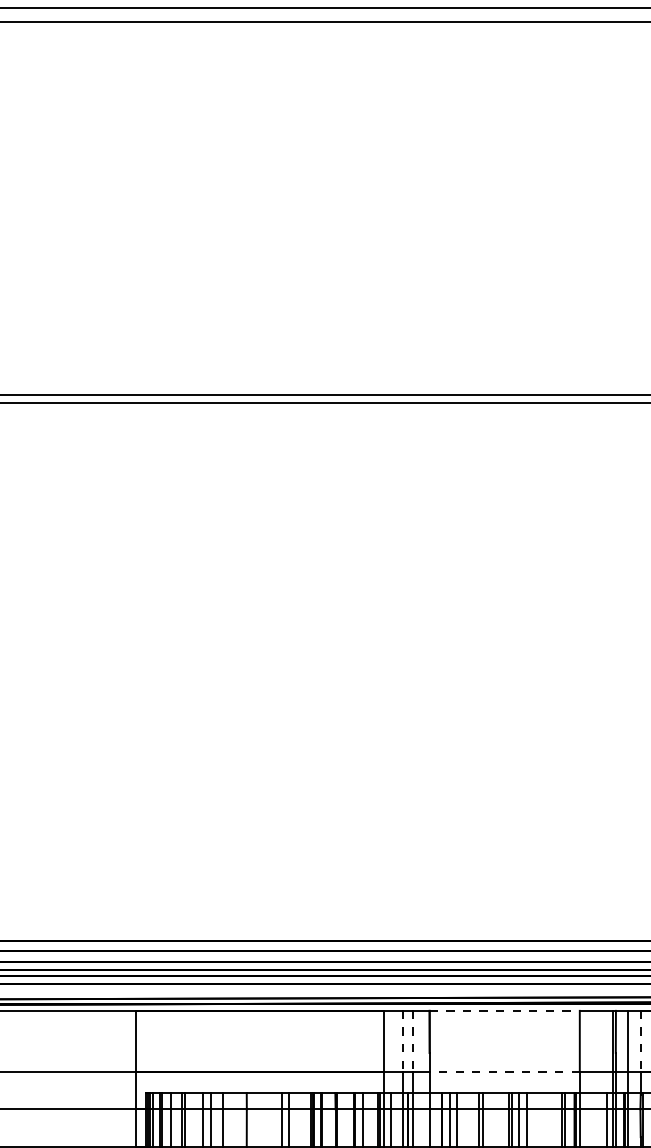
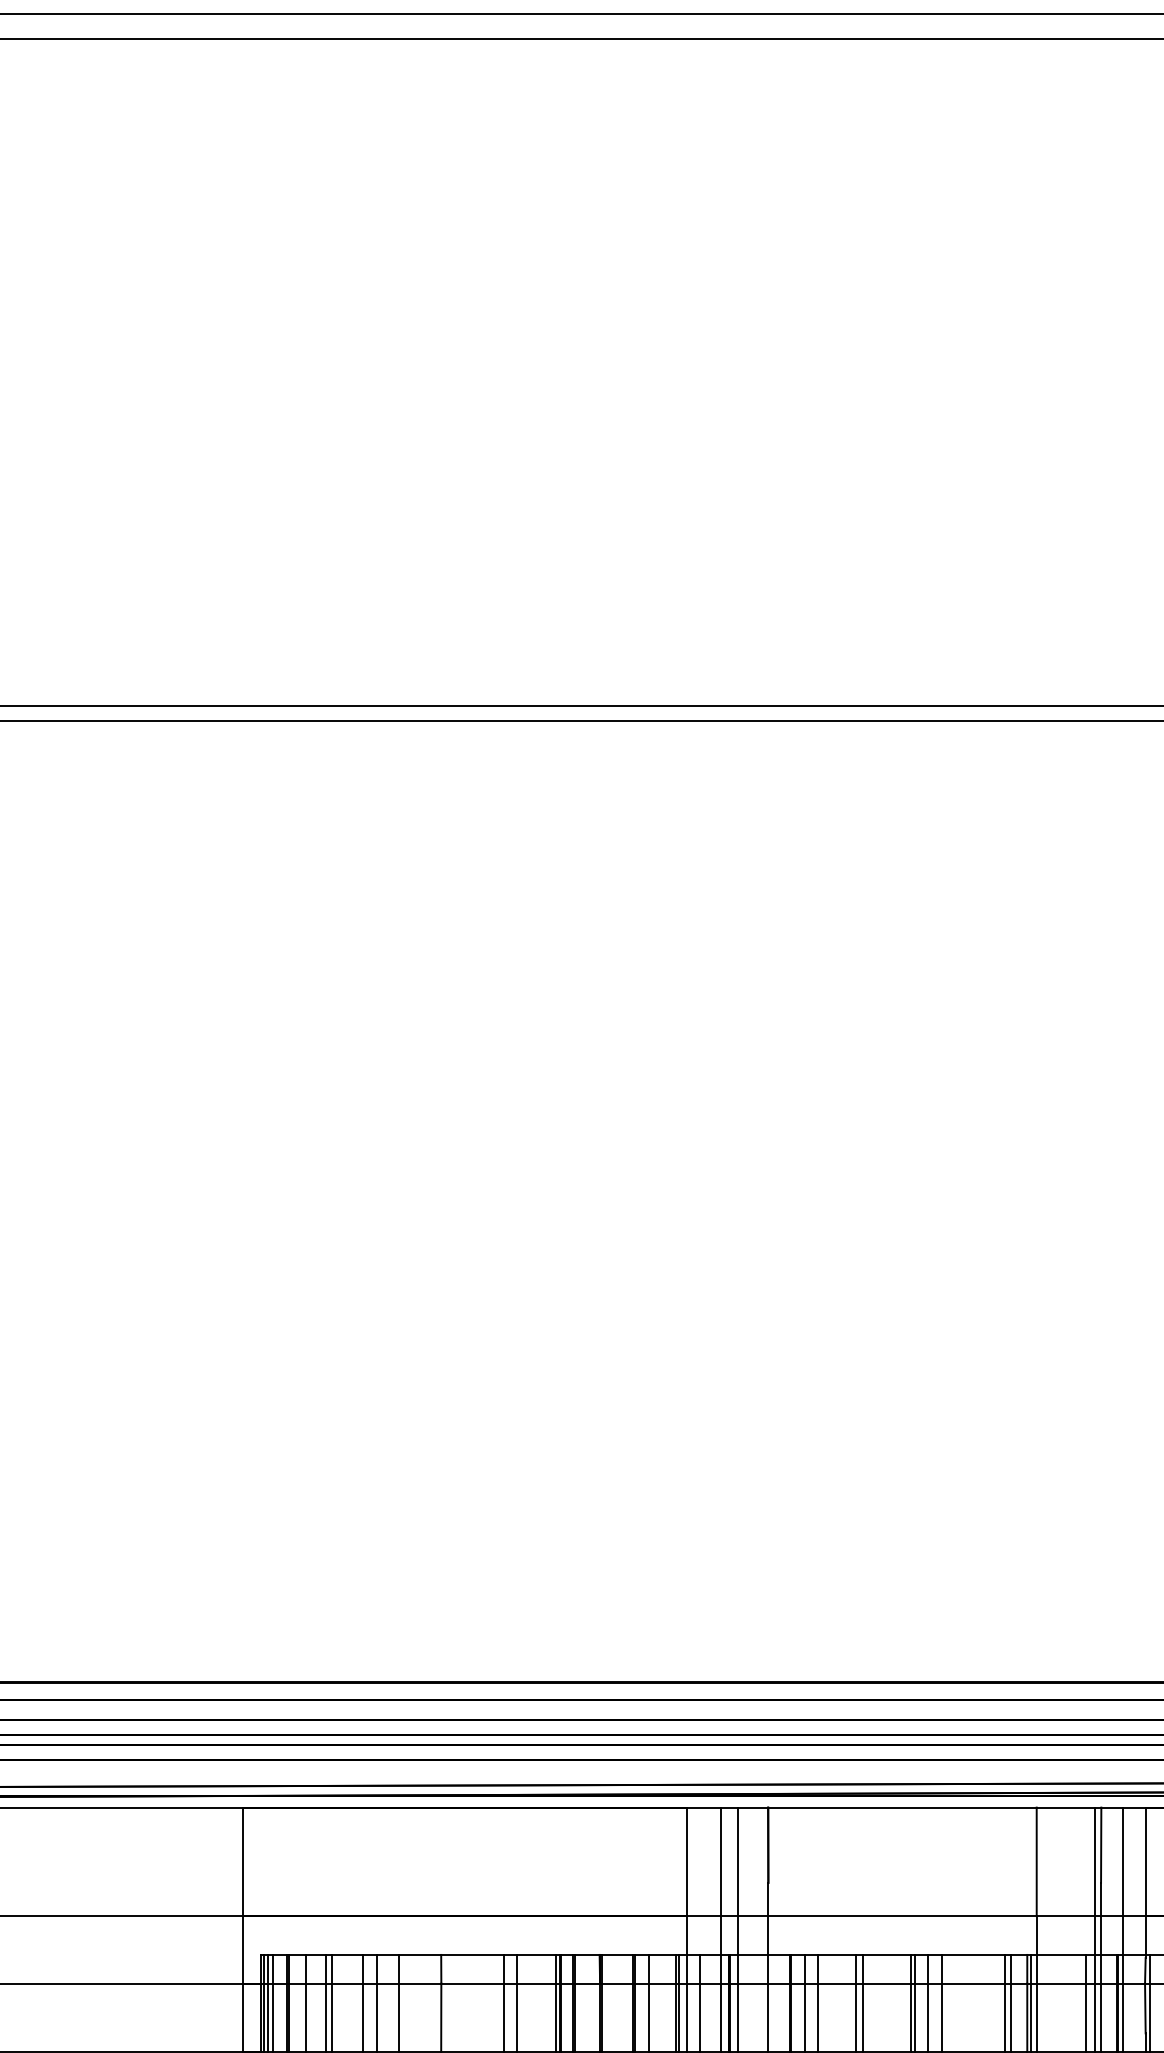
line: (505, 1010) -> (903, 1806), dashed -> solid
line: (403, 1041) -> (721, 1862), dashed -> solid
line: (412, 1041) -> (737, 1862), dashed -> solid
line: (640, 1041) -> (1145, 1862), dashed -> solid
line: (504, 1071) -> (902, 1916), dashed -> solid

